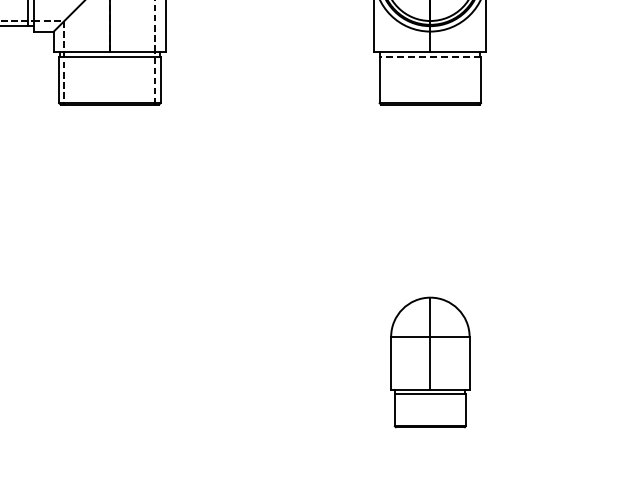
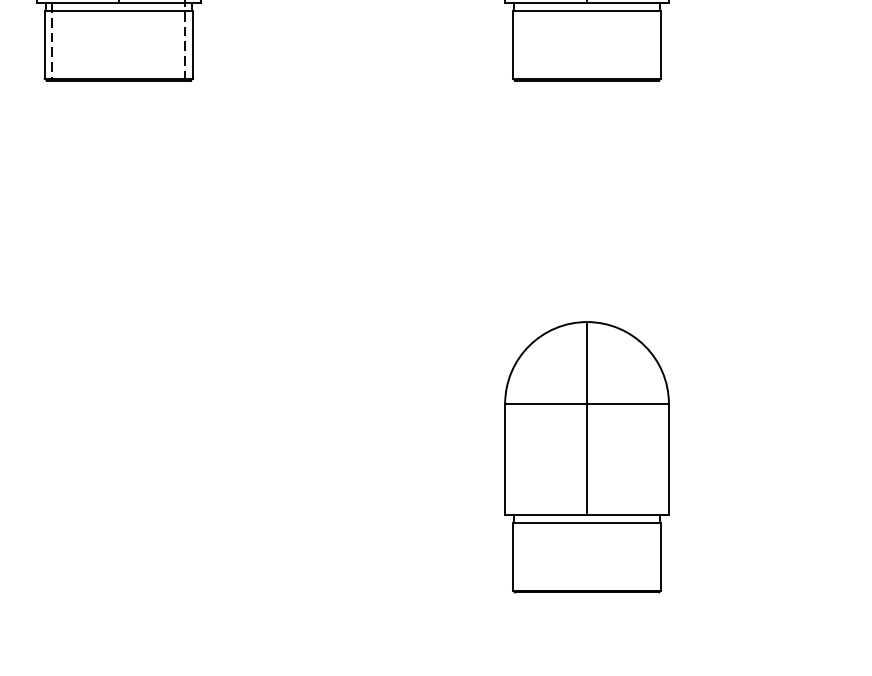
line: (430, 56) -> (587, 10), dashed -> solid
part: (430, 362) -> (587, 457), size x1.43

